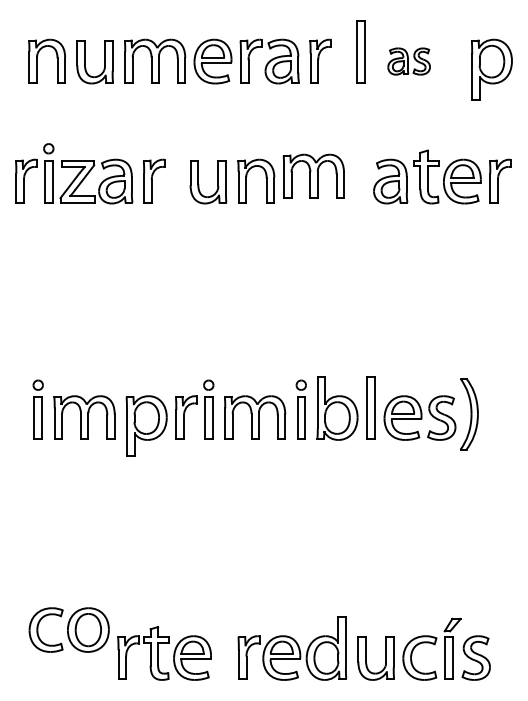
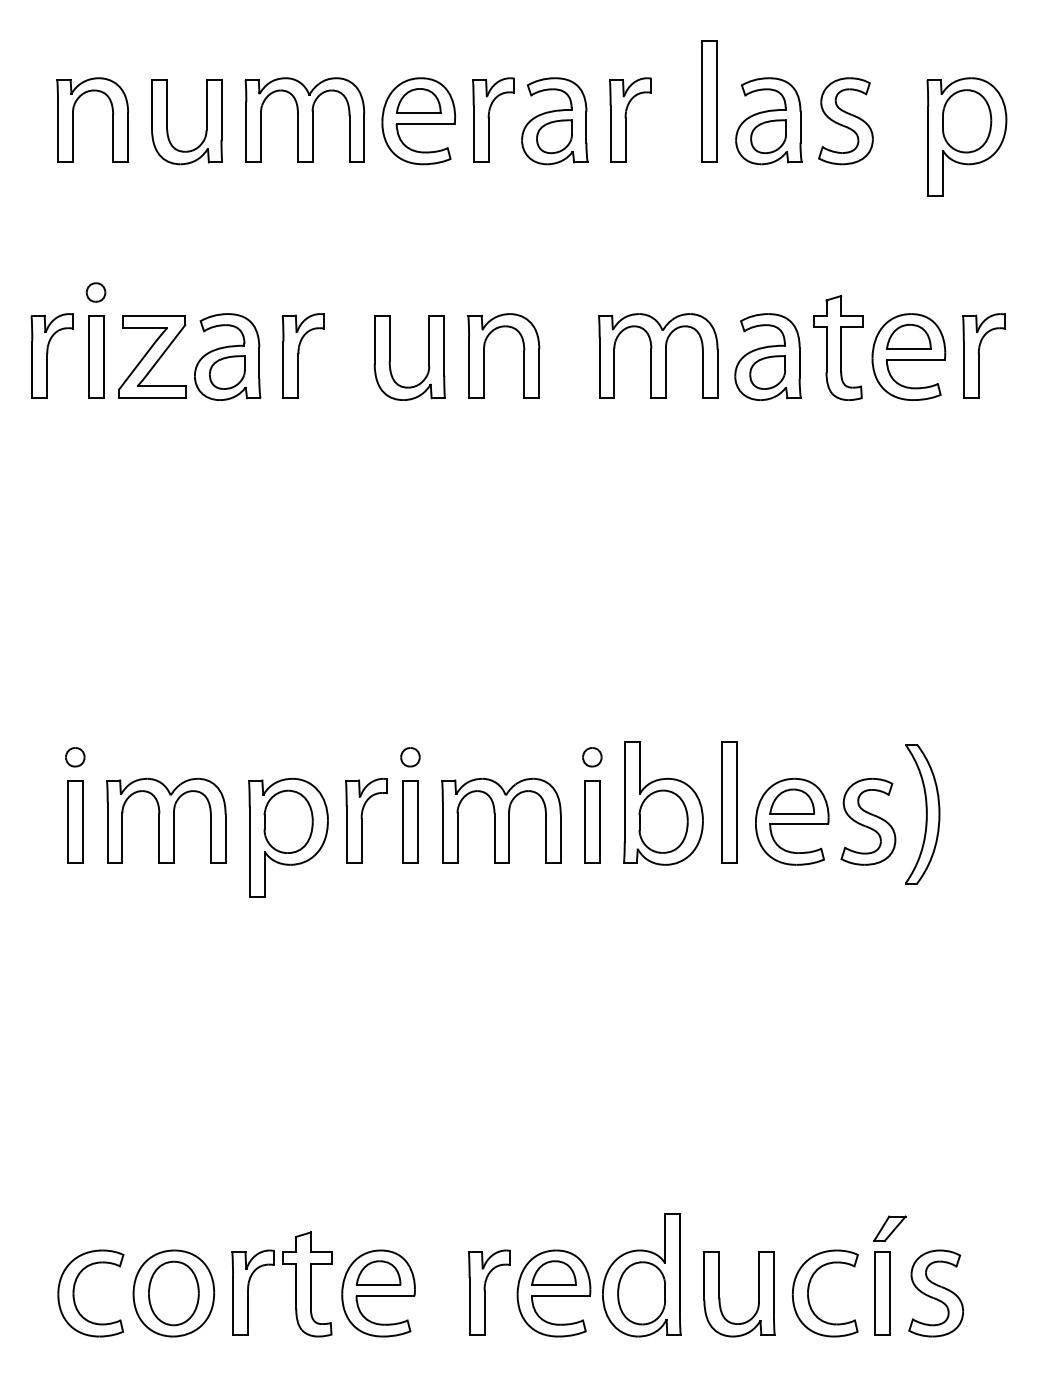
part: (408, 61) -> (803, 120), size x1.67
part: (313, 175) -> (657, 354), moved
part: (68, 629) -> (134, 1292), moved

